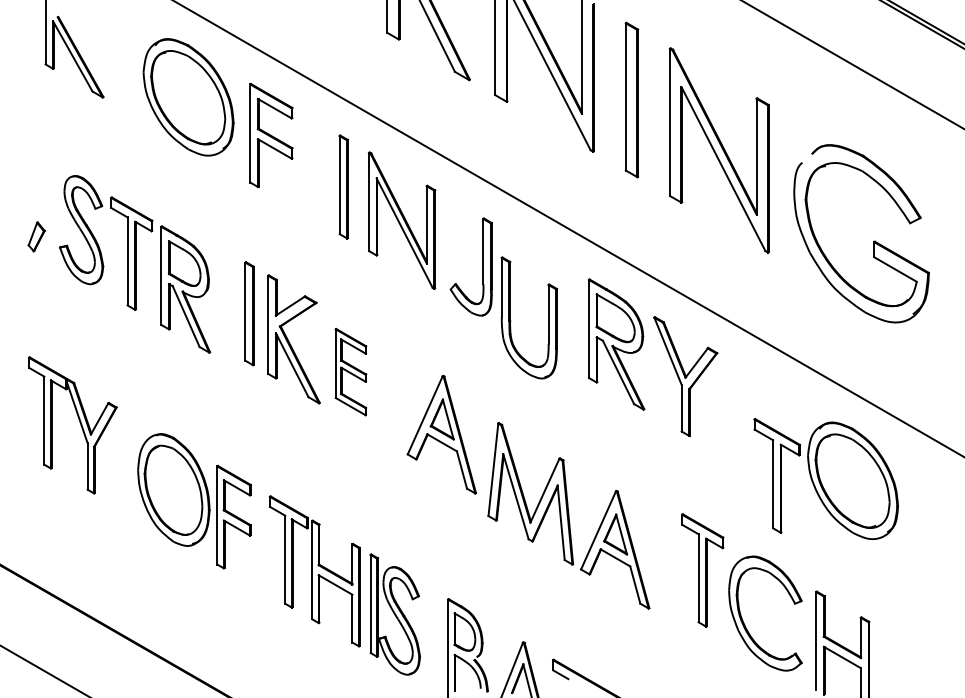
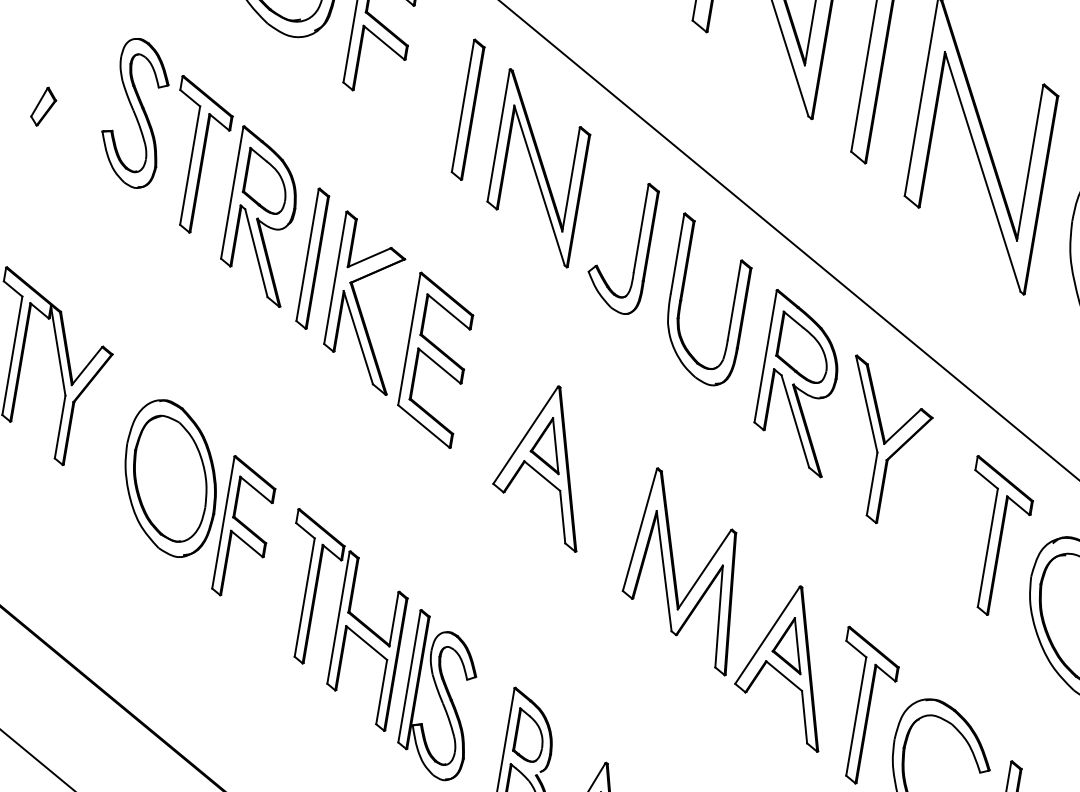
part: (135, 264) -> (200, 171), moved
part: (511, 320) -> (683, 300), moved
part: (350, 371) -> (435, 359), size x1.43
part: (776, 475) -> (994, 536), moved
part: (568, 515) -> (730, 608), moved

